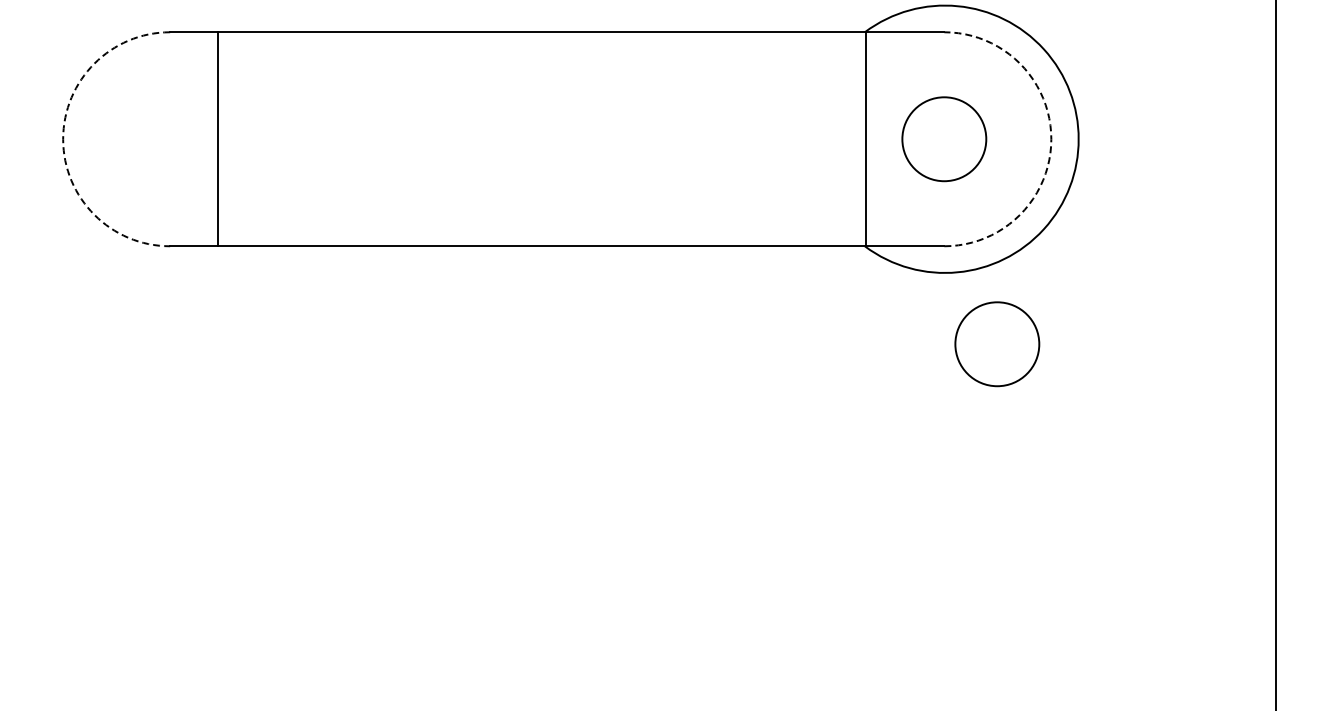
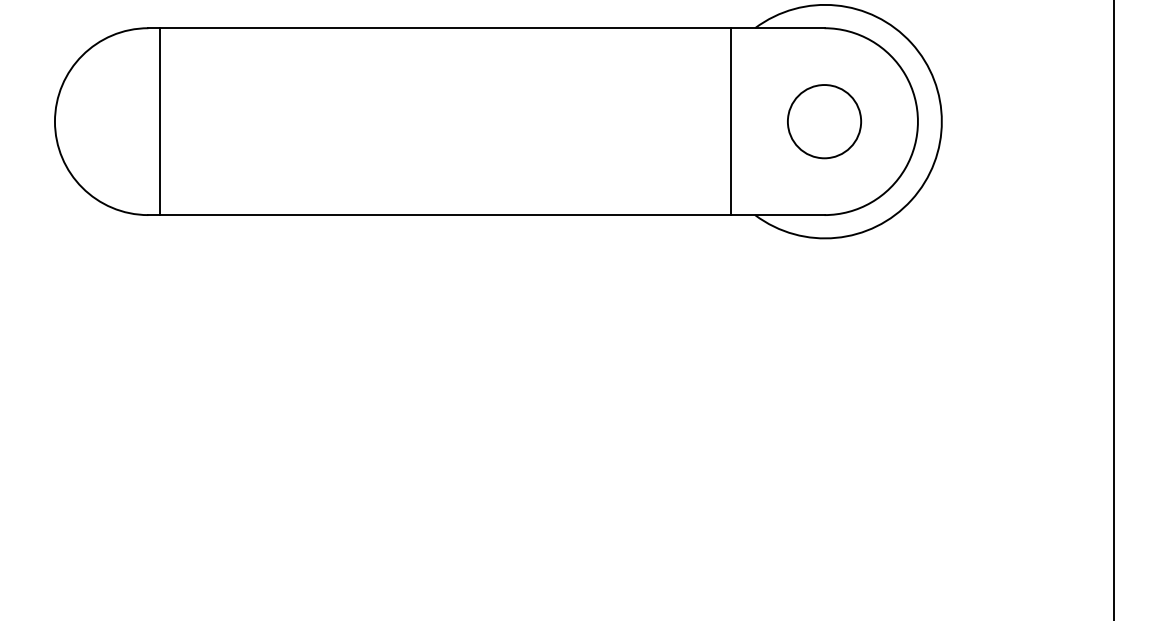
arc: (63, 139) -> (55, 121), dashed -> solid
line: (217, 139) -> (160, 121), moved
line: (866, 139) -> (731, 121), moved
arc: (1051, 139) -> (918, 121), dashed -> solid
circle: (997, 344) -> (870, 300), removed

